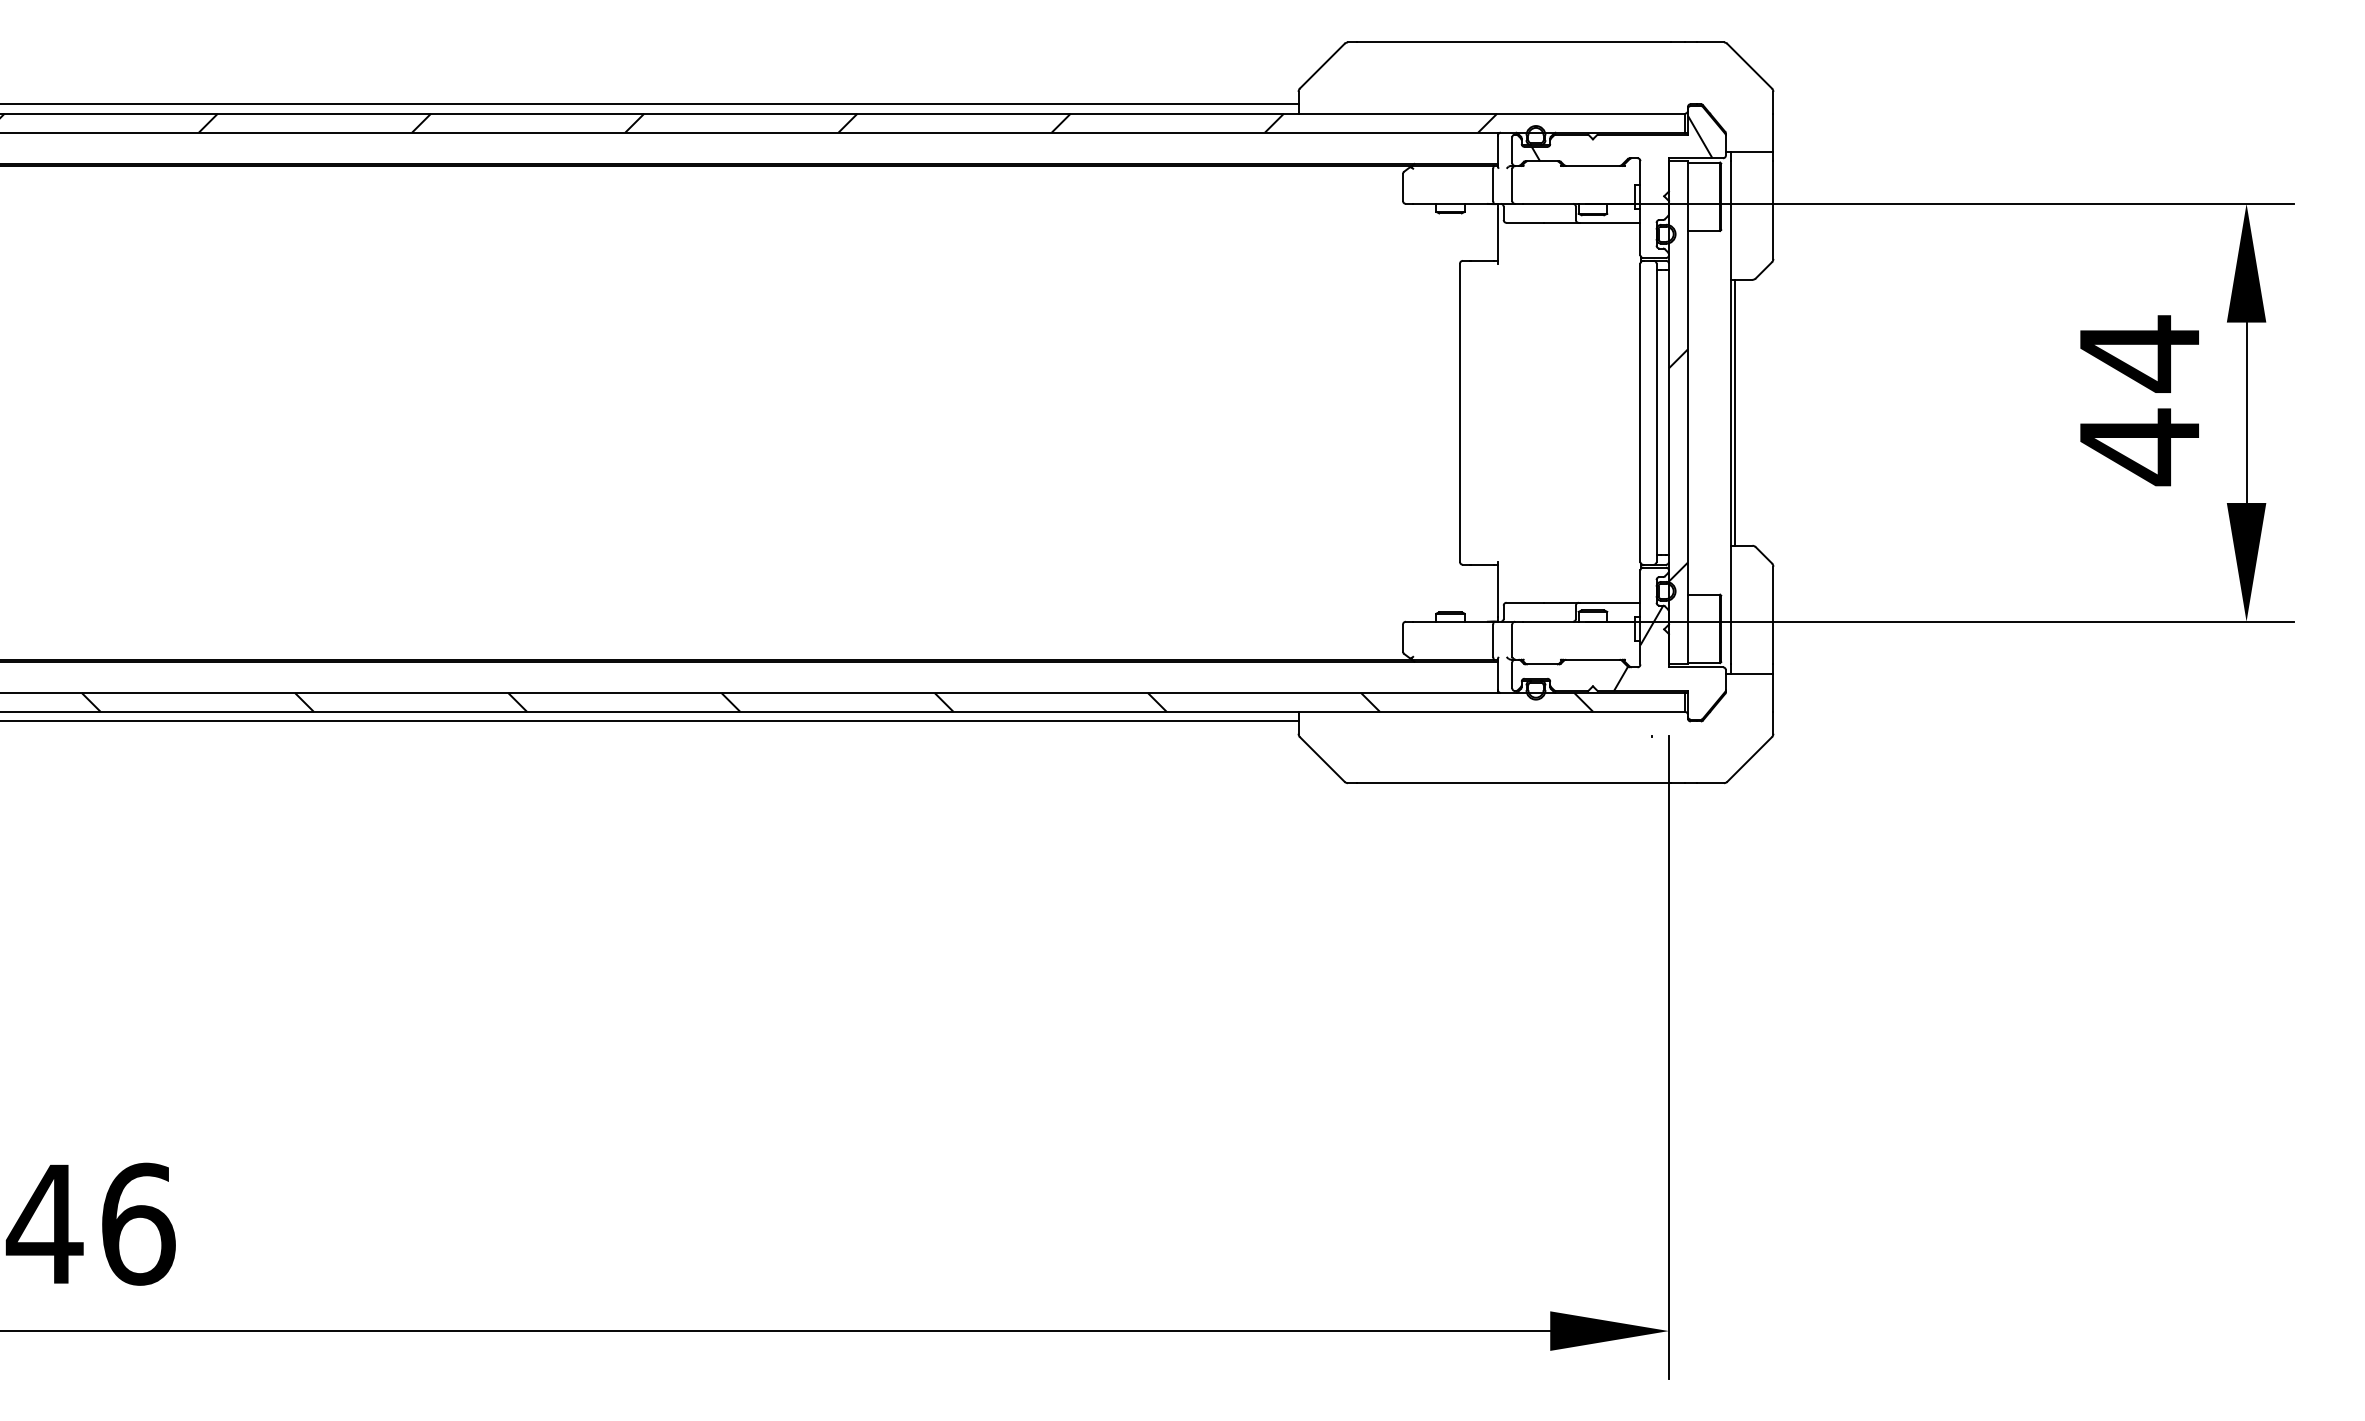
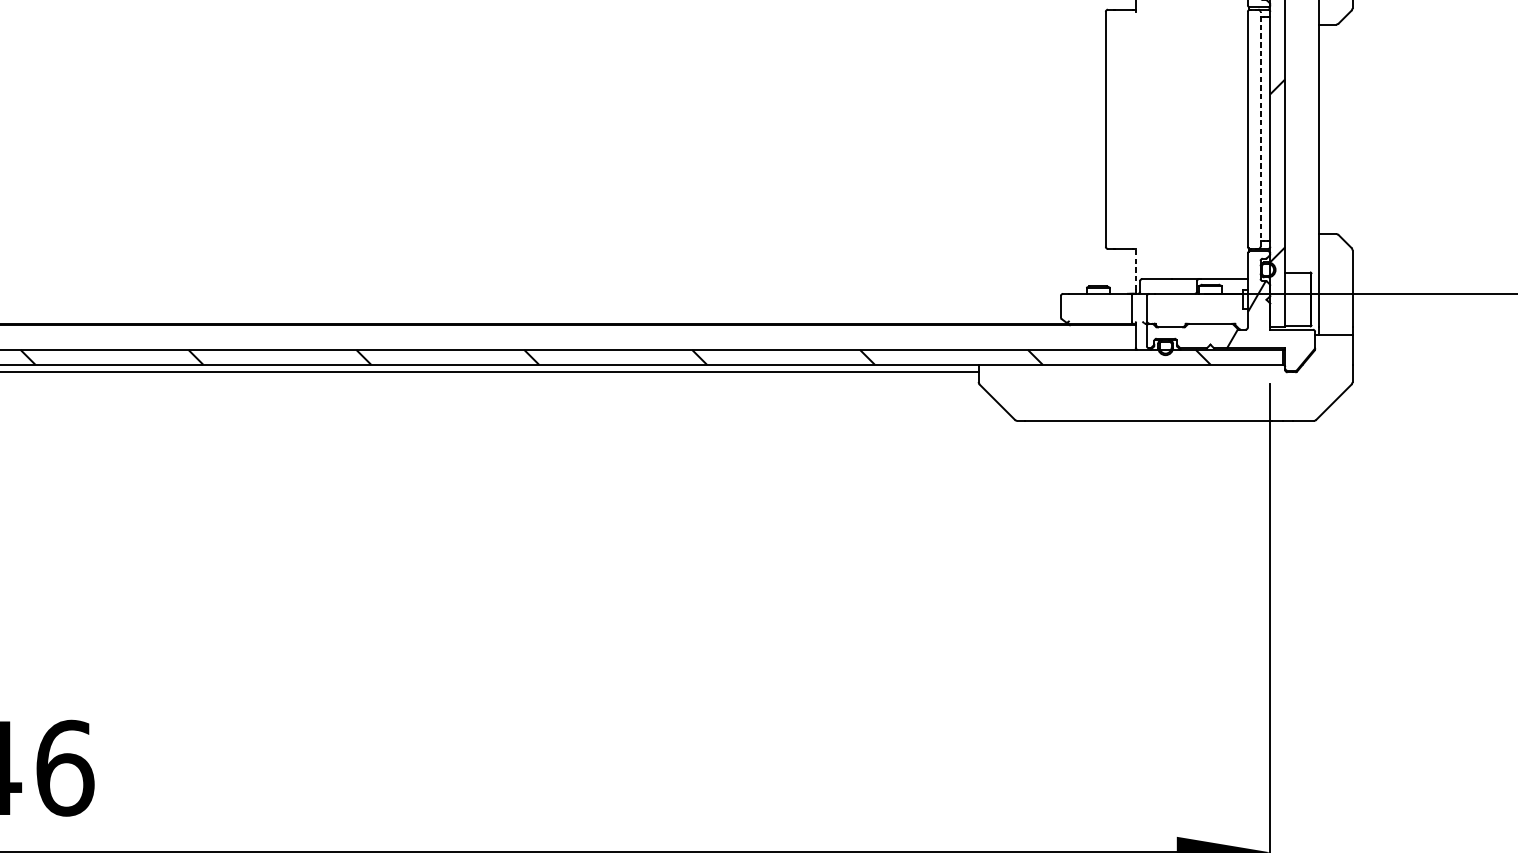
line: (1656, 412) -> (1260, 129), solid -> dashed
line: (1735, 412) -> (1322, 129), removed
line: (1498, 589) -> (1136, 268), solid -> dashed

